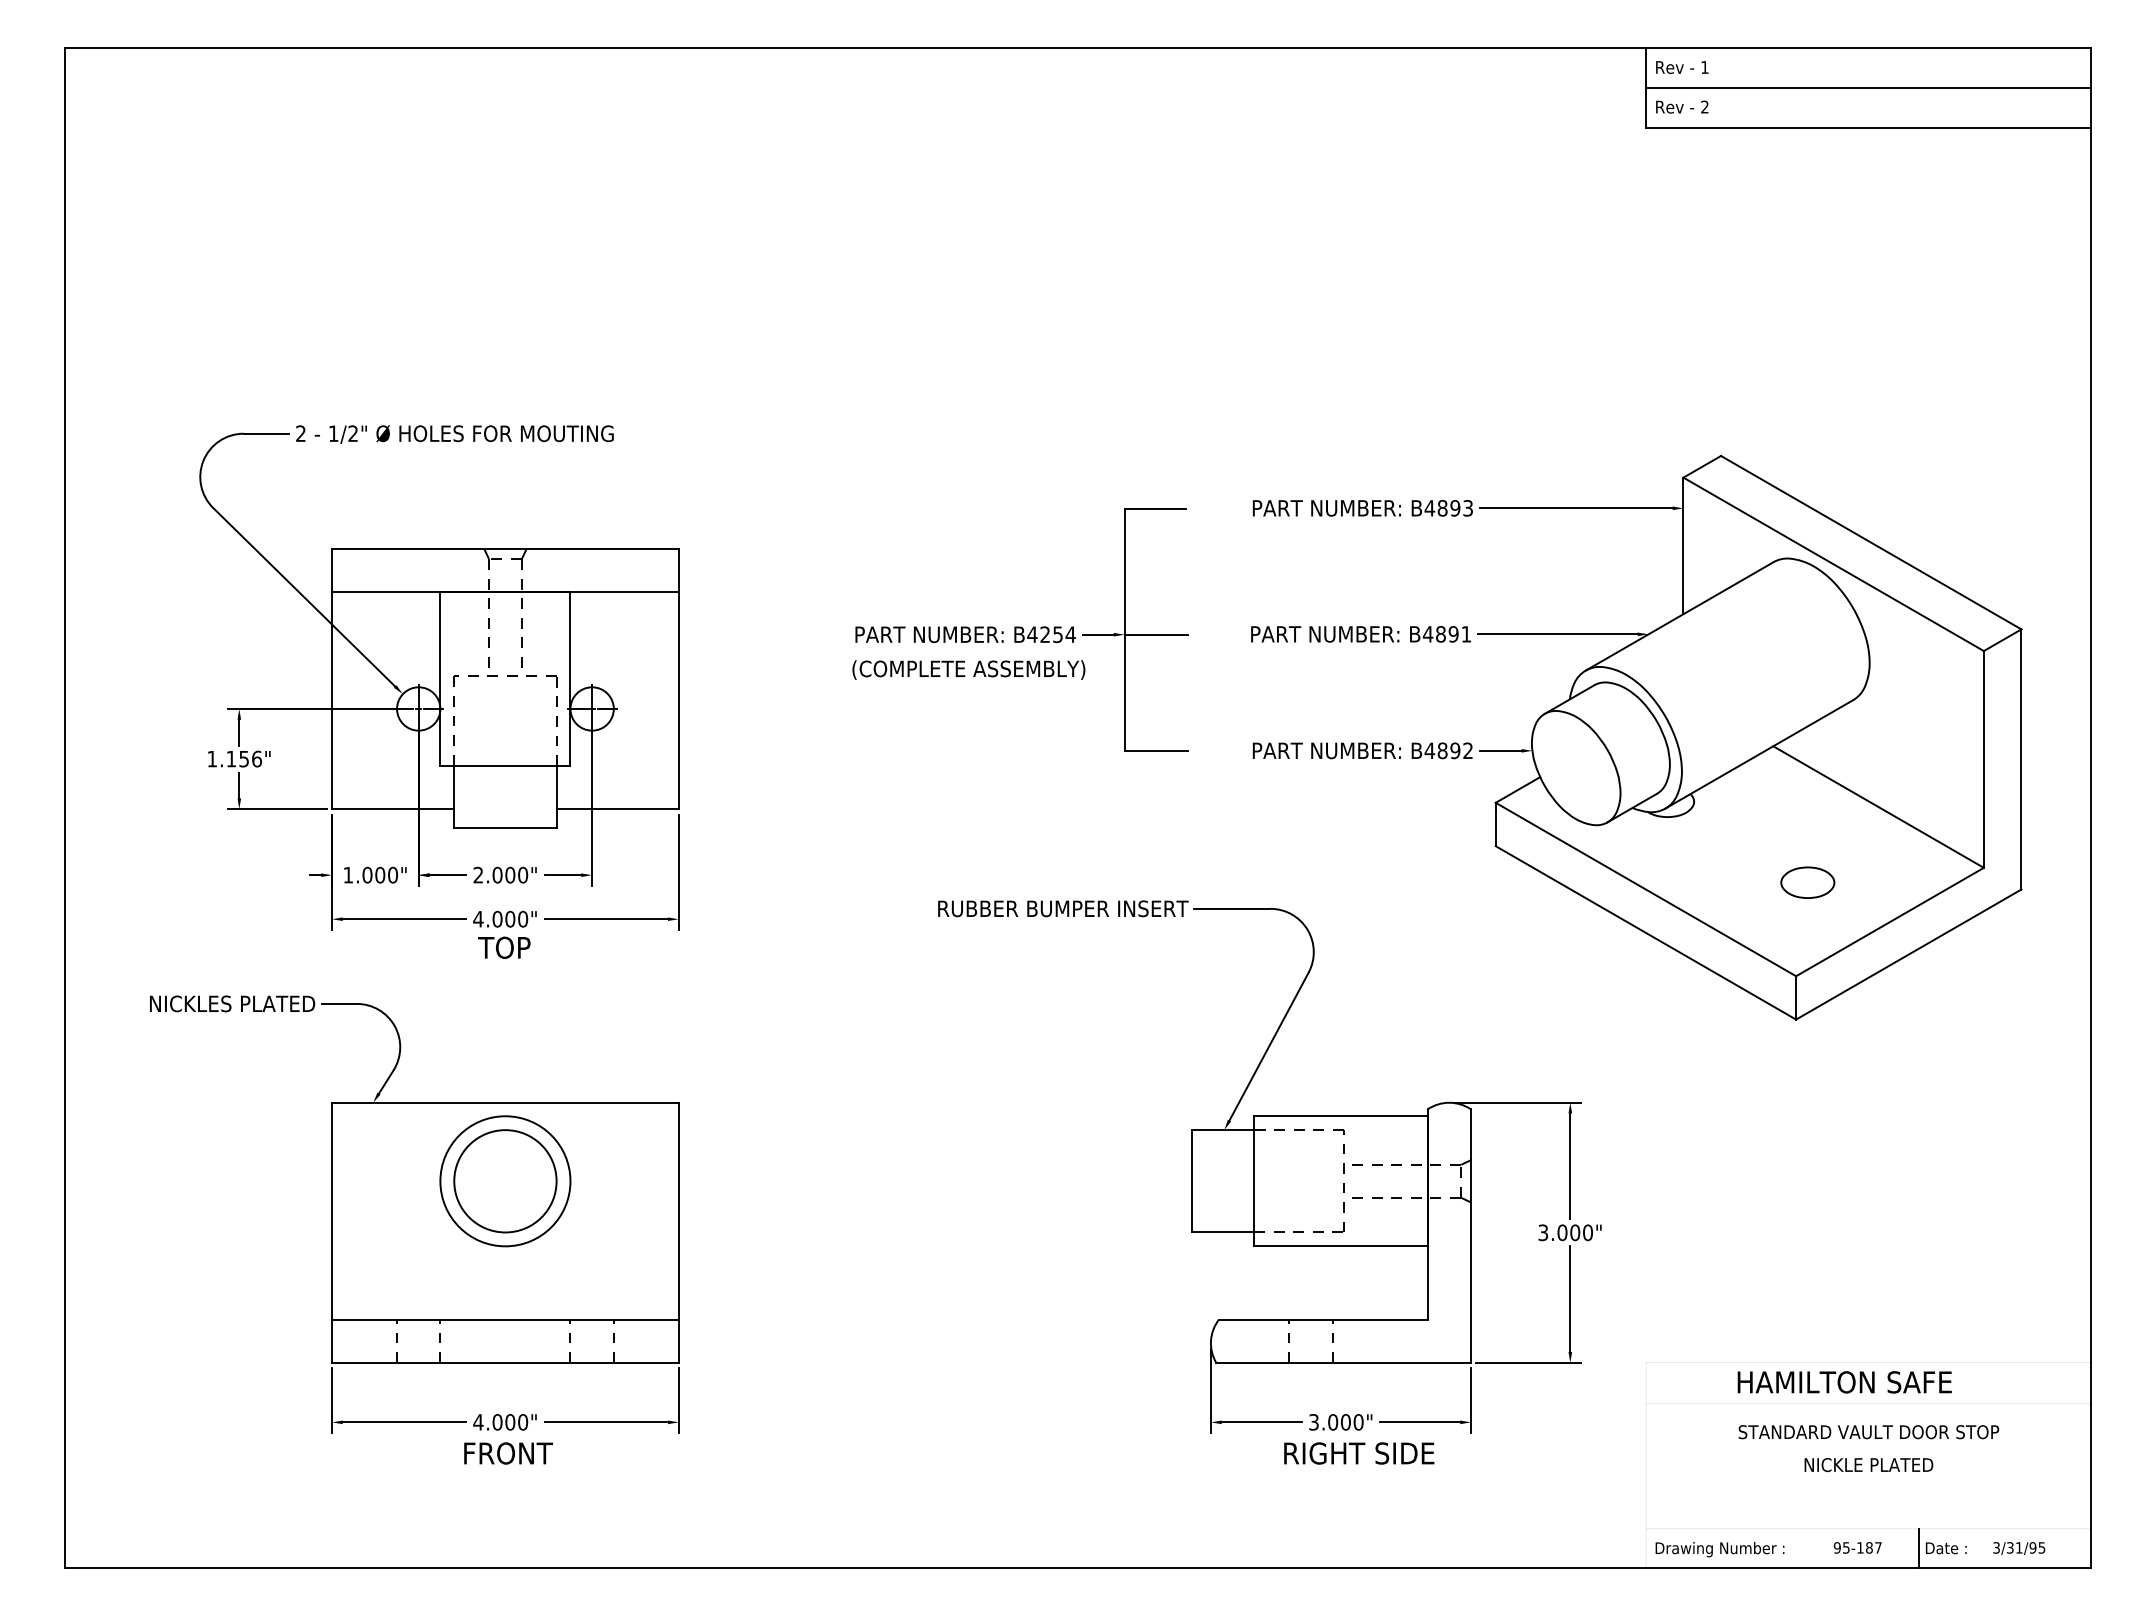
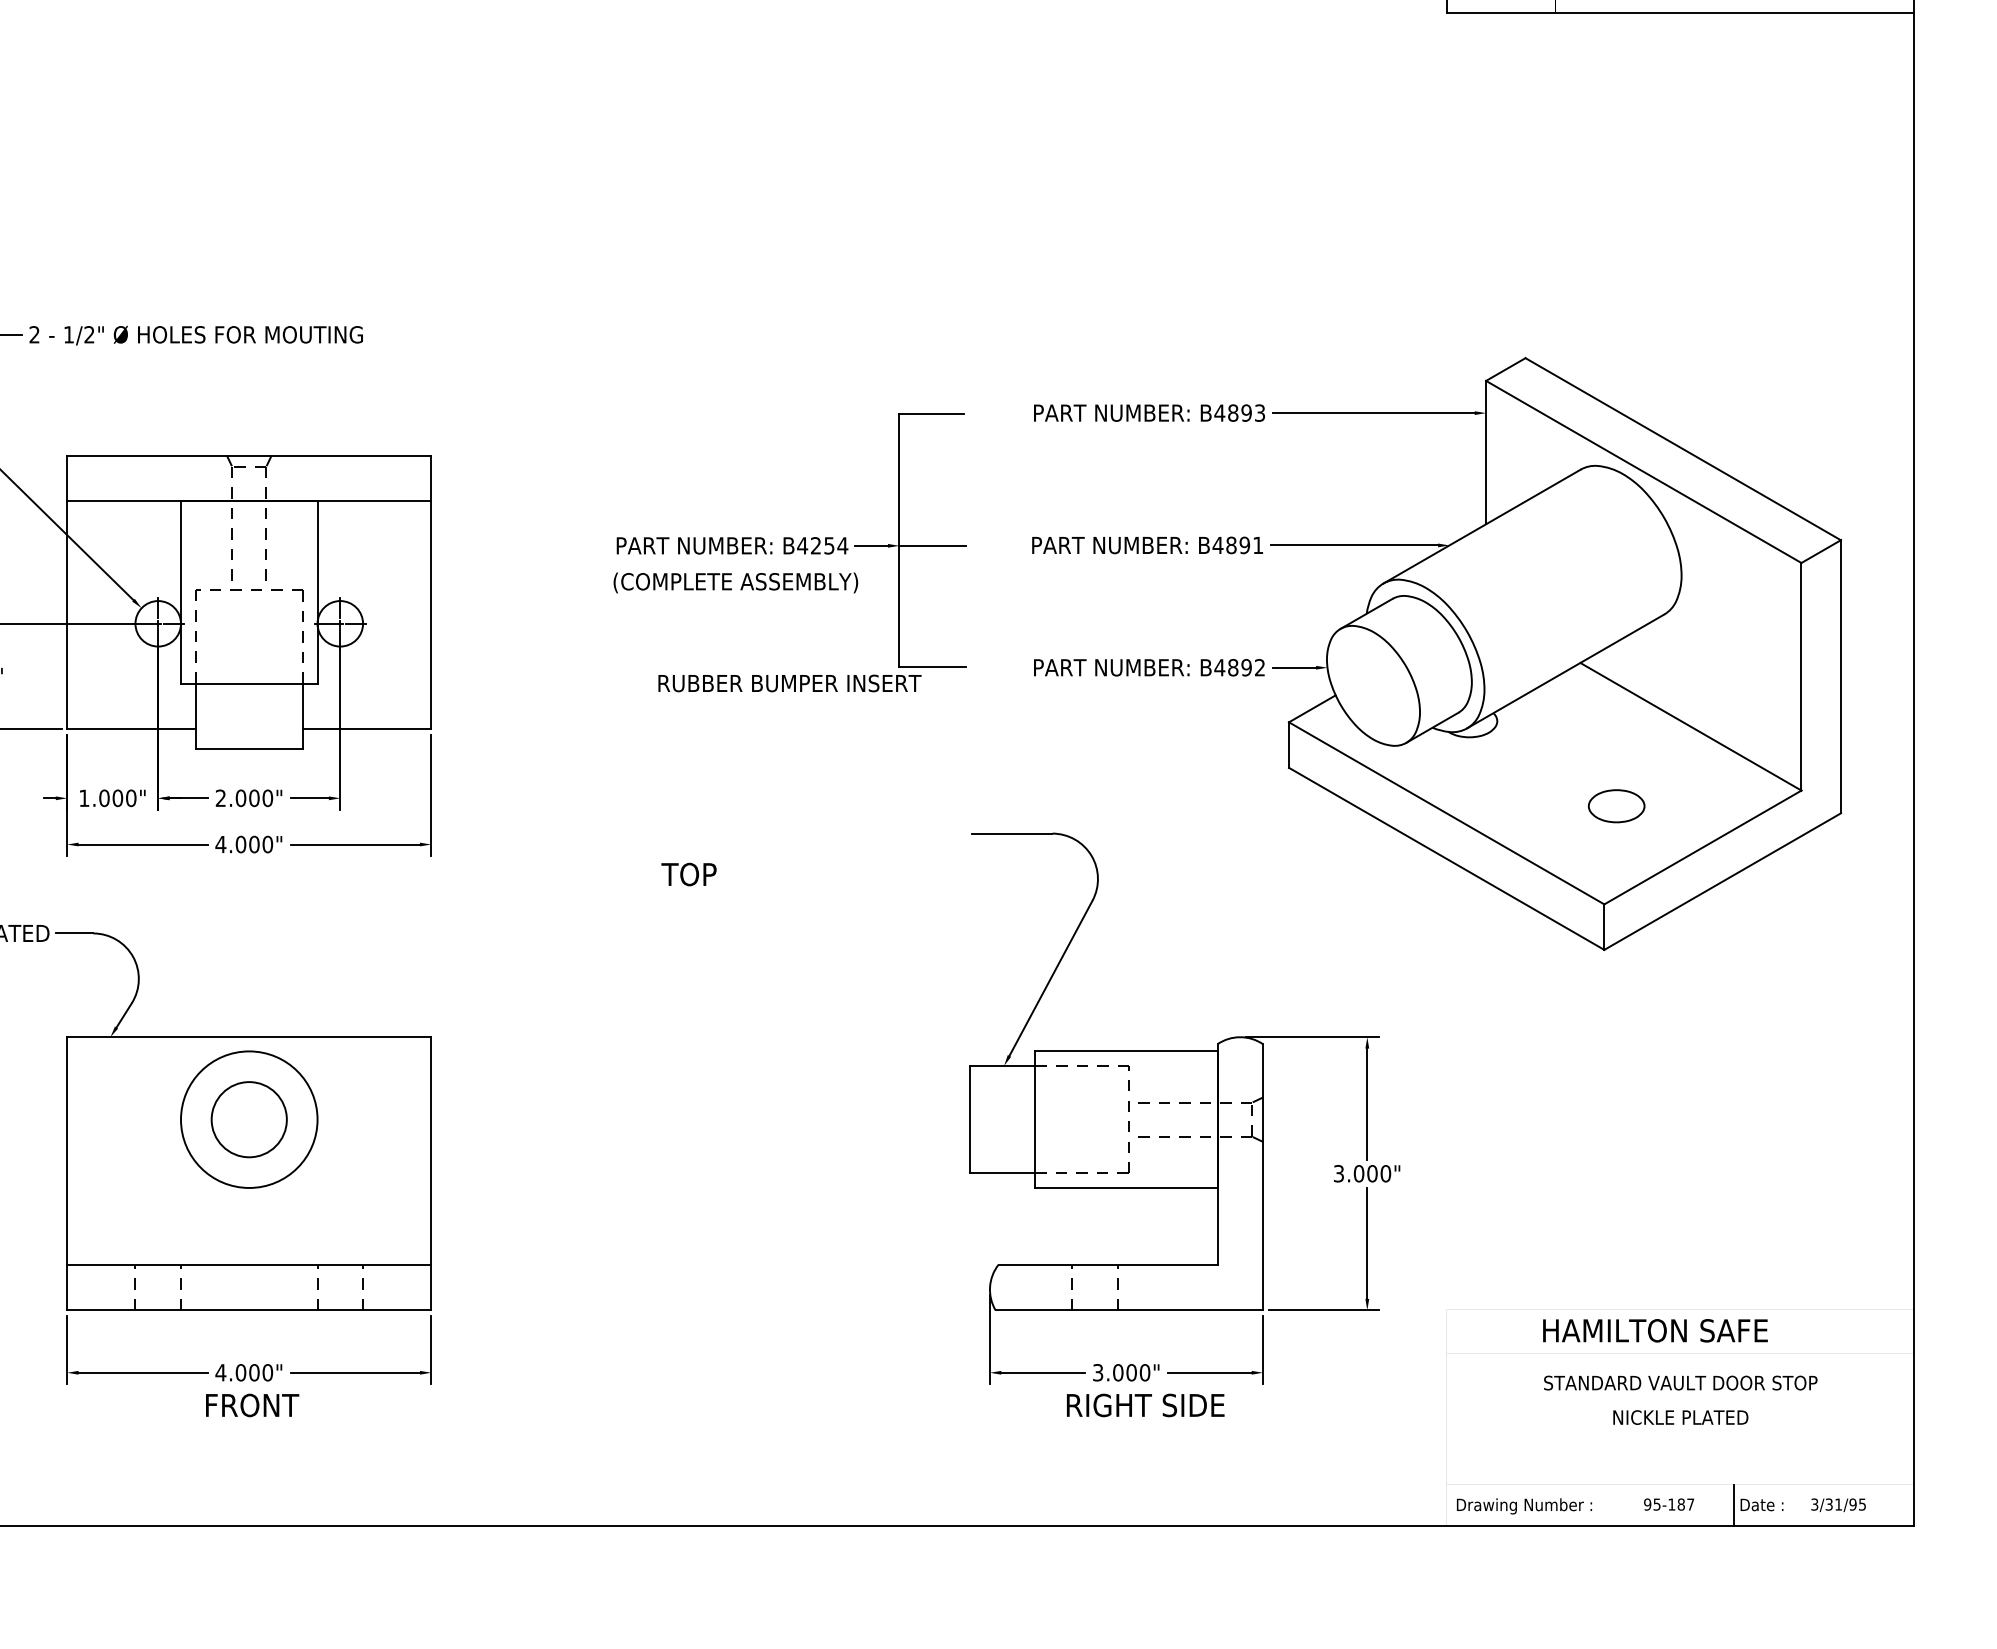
text: (1063, 908) -> (790, 683), moved
text: (504, 947) -> (689, 874), moved
circle: (505, 1181) -> (249, 1119), size x0.7

